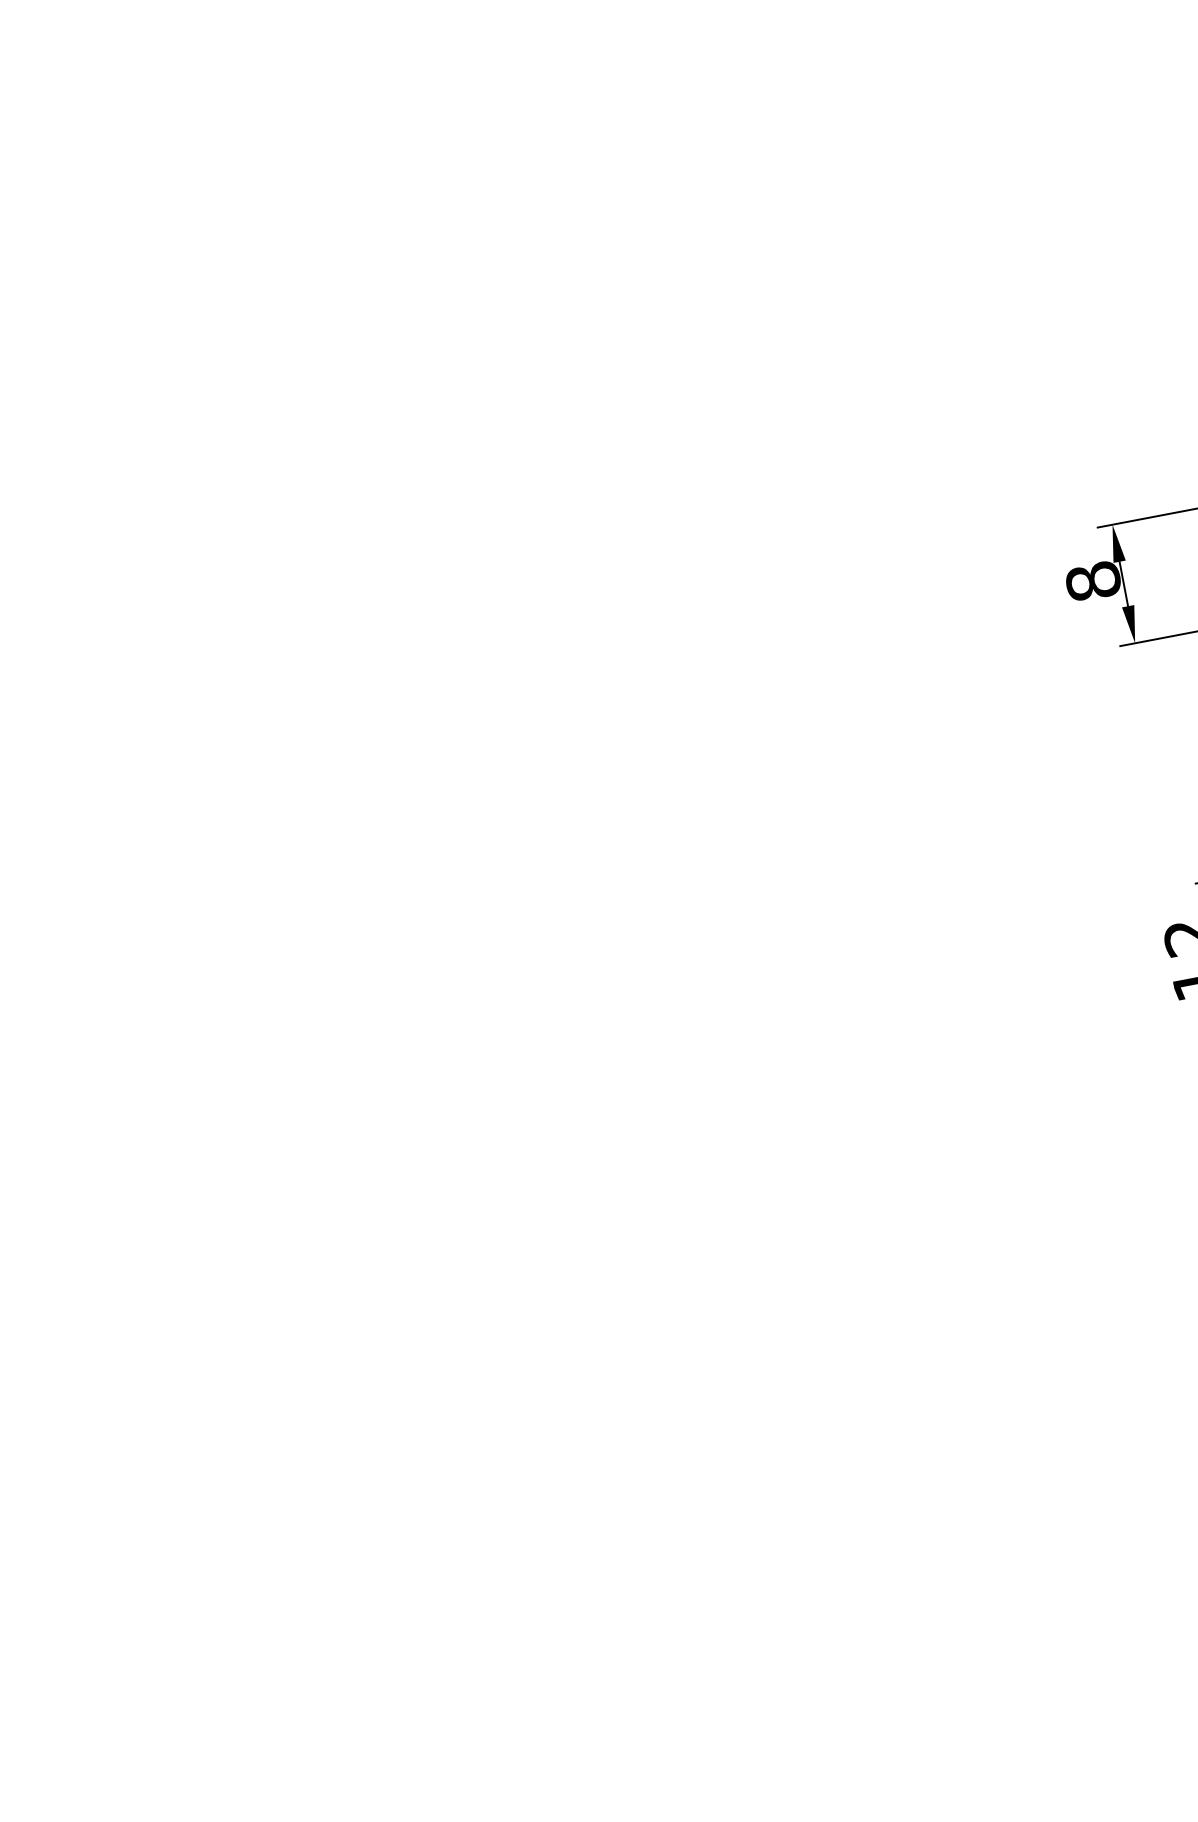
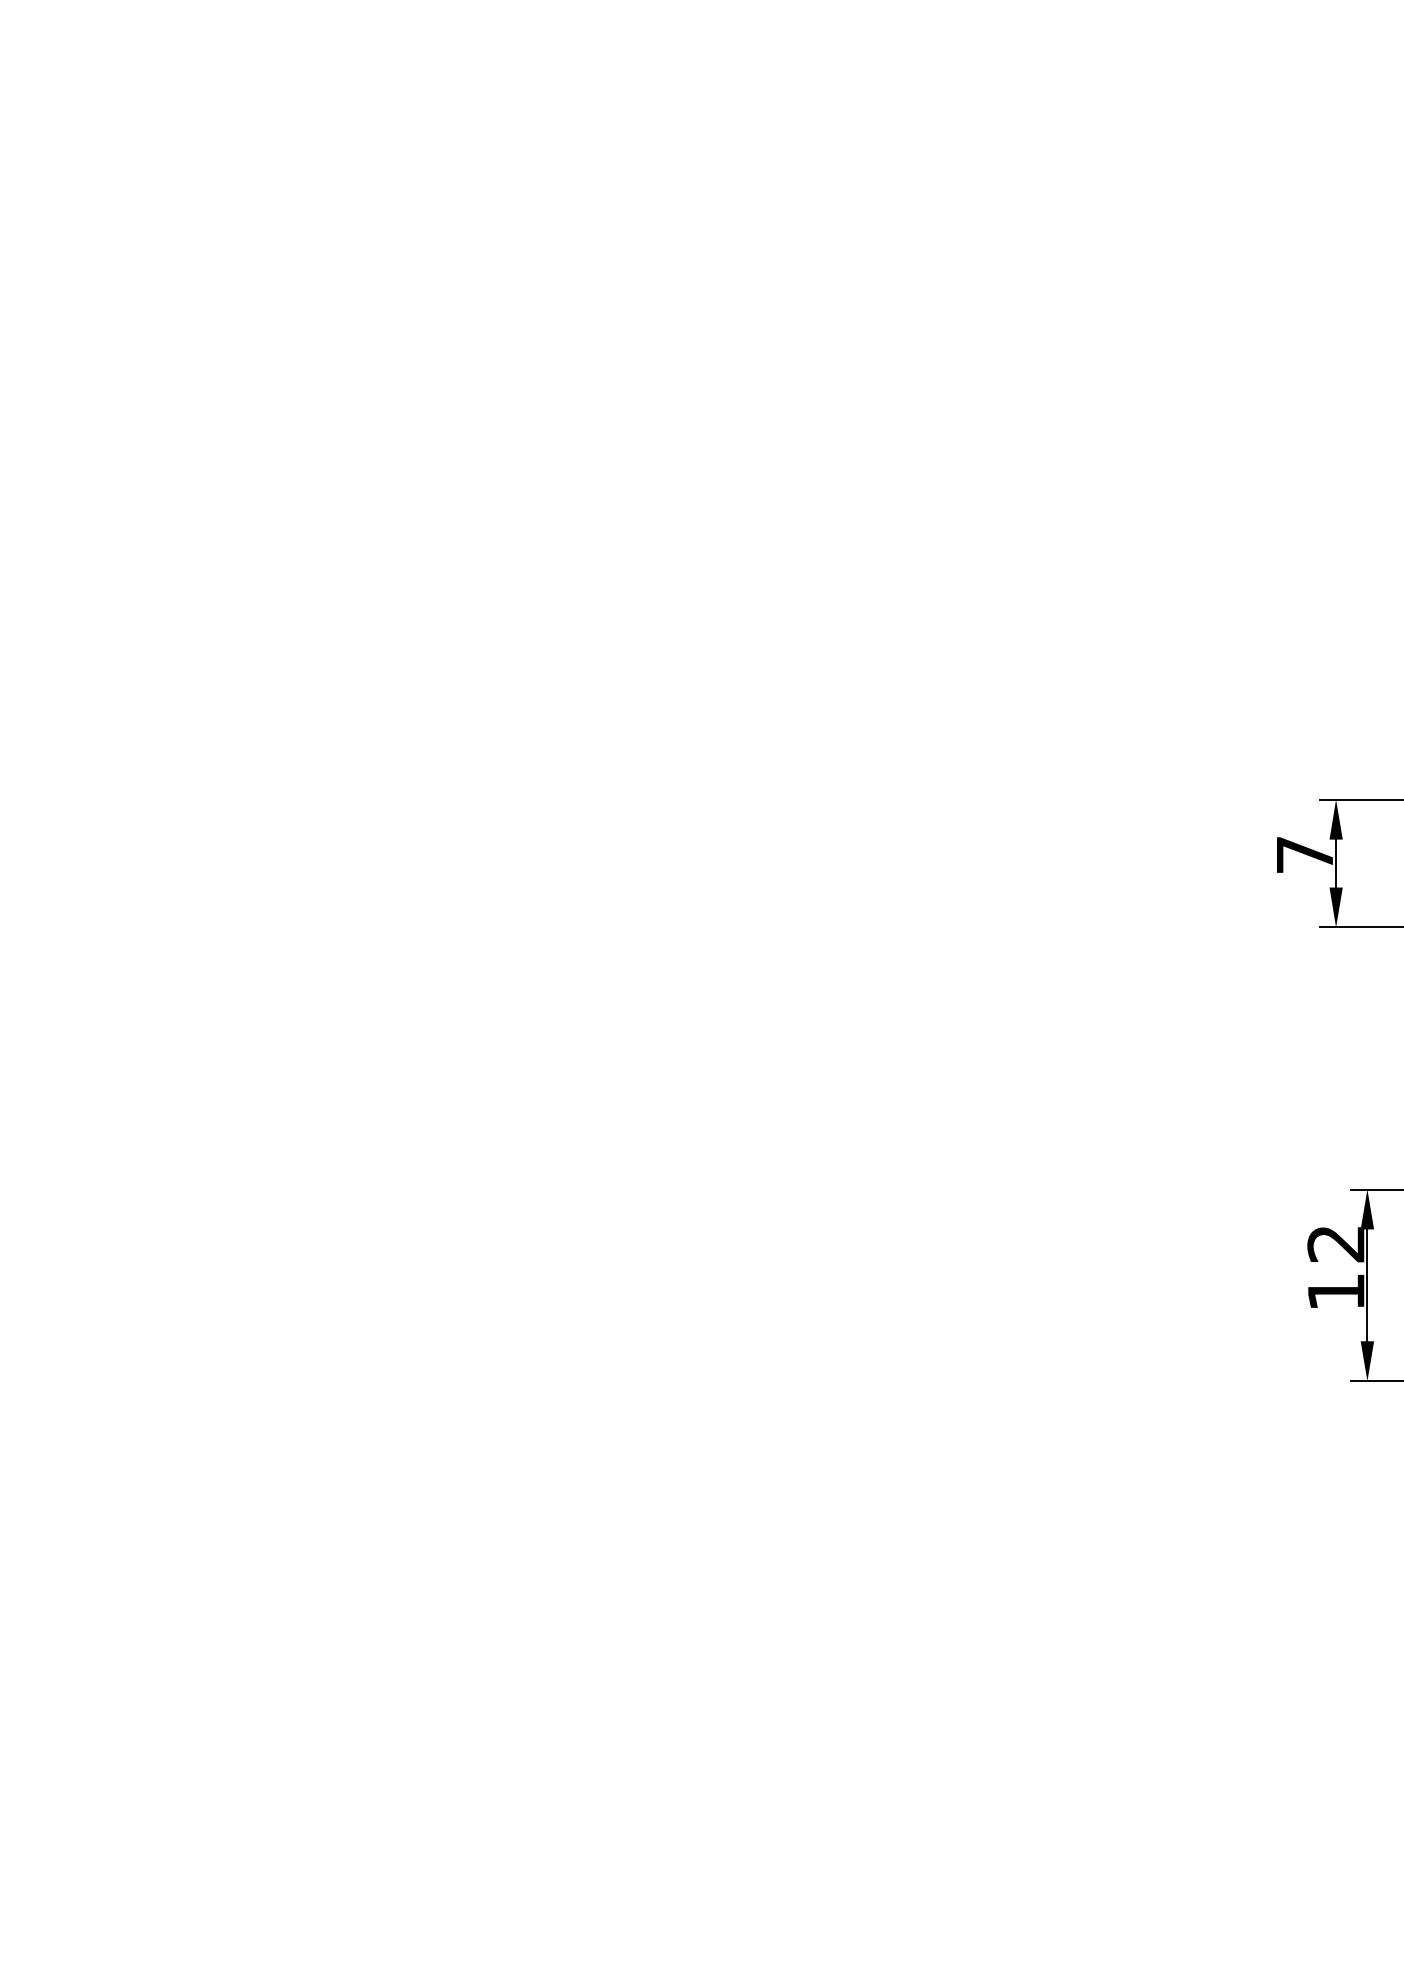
text: (1092, 581) -> (1304, 854), 8 -> 7

